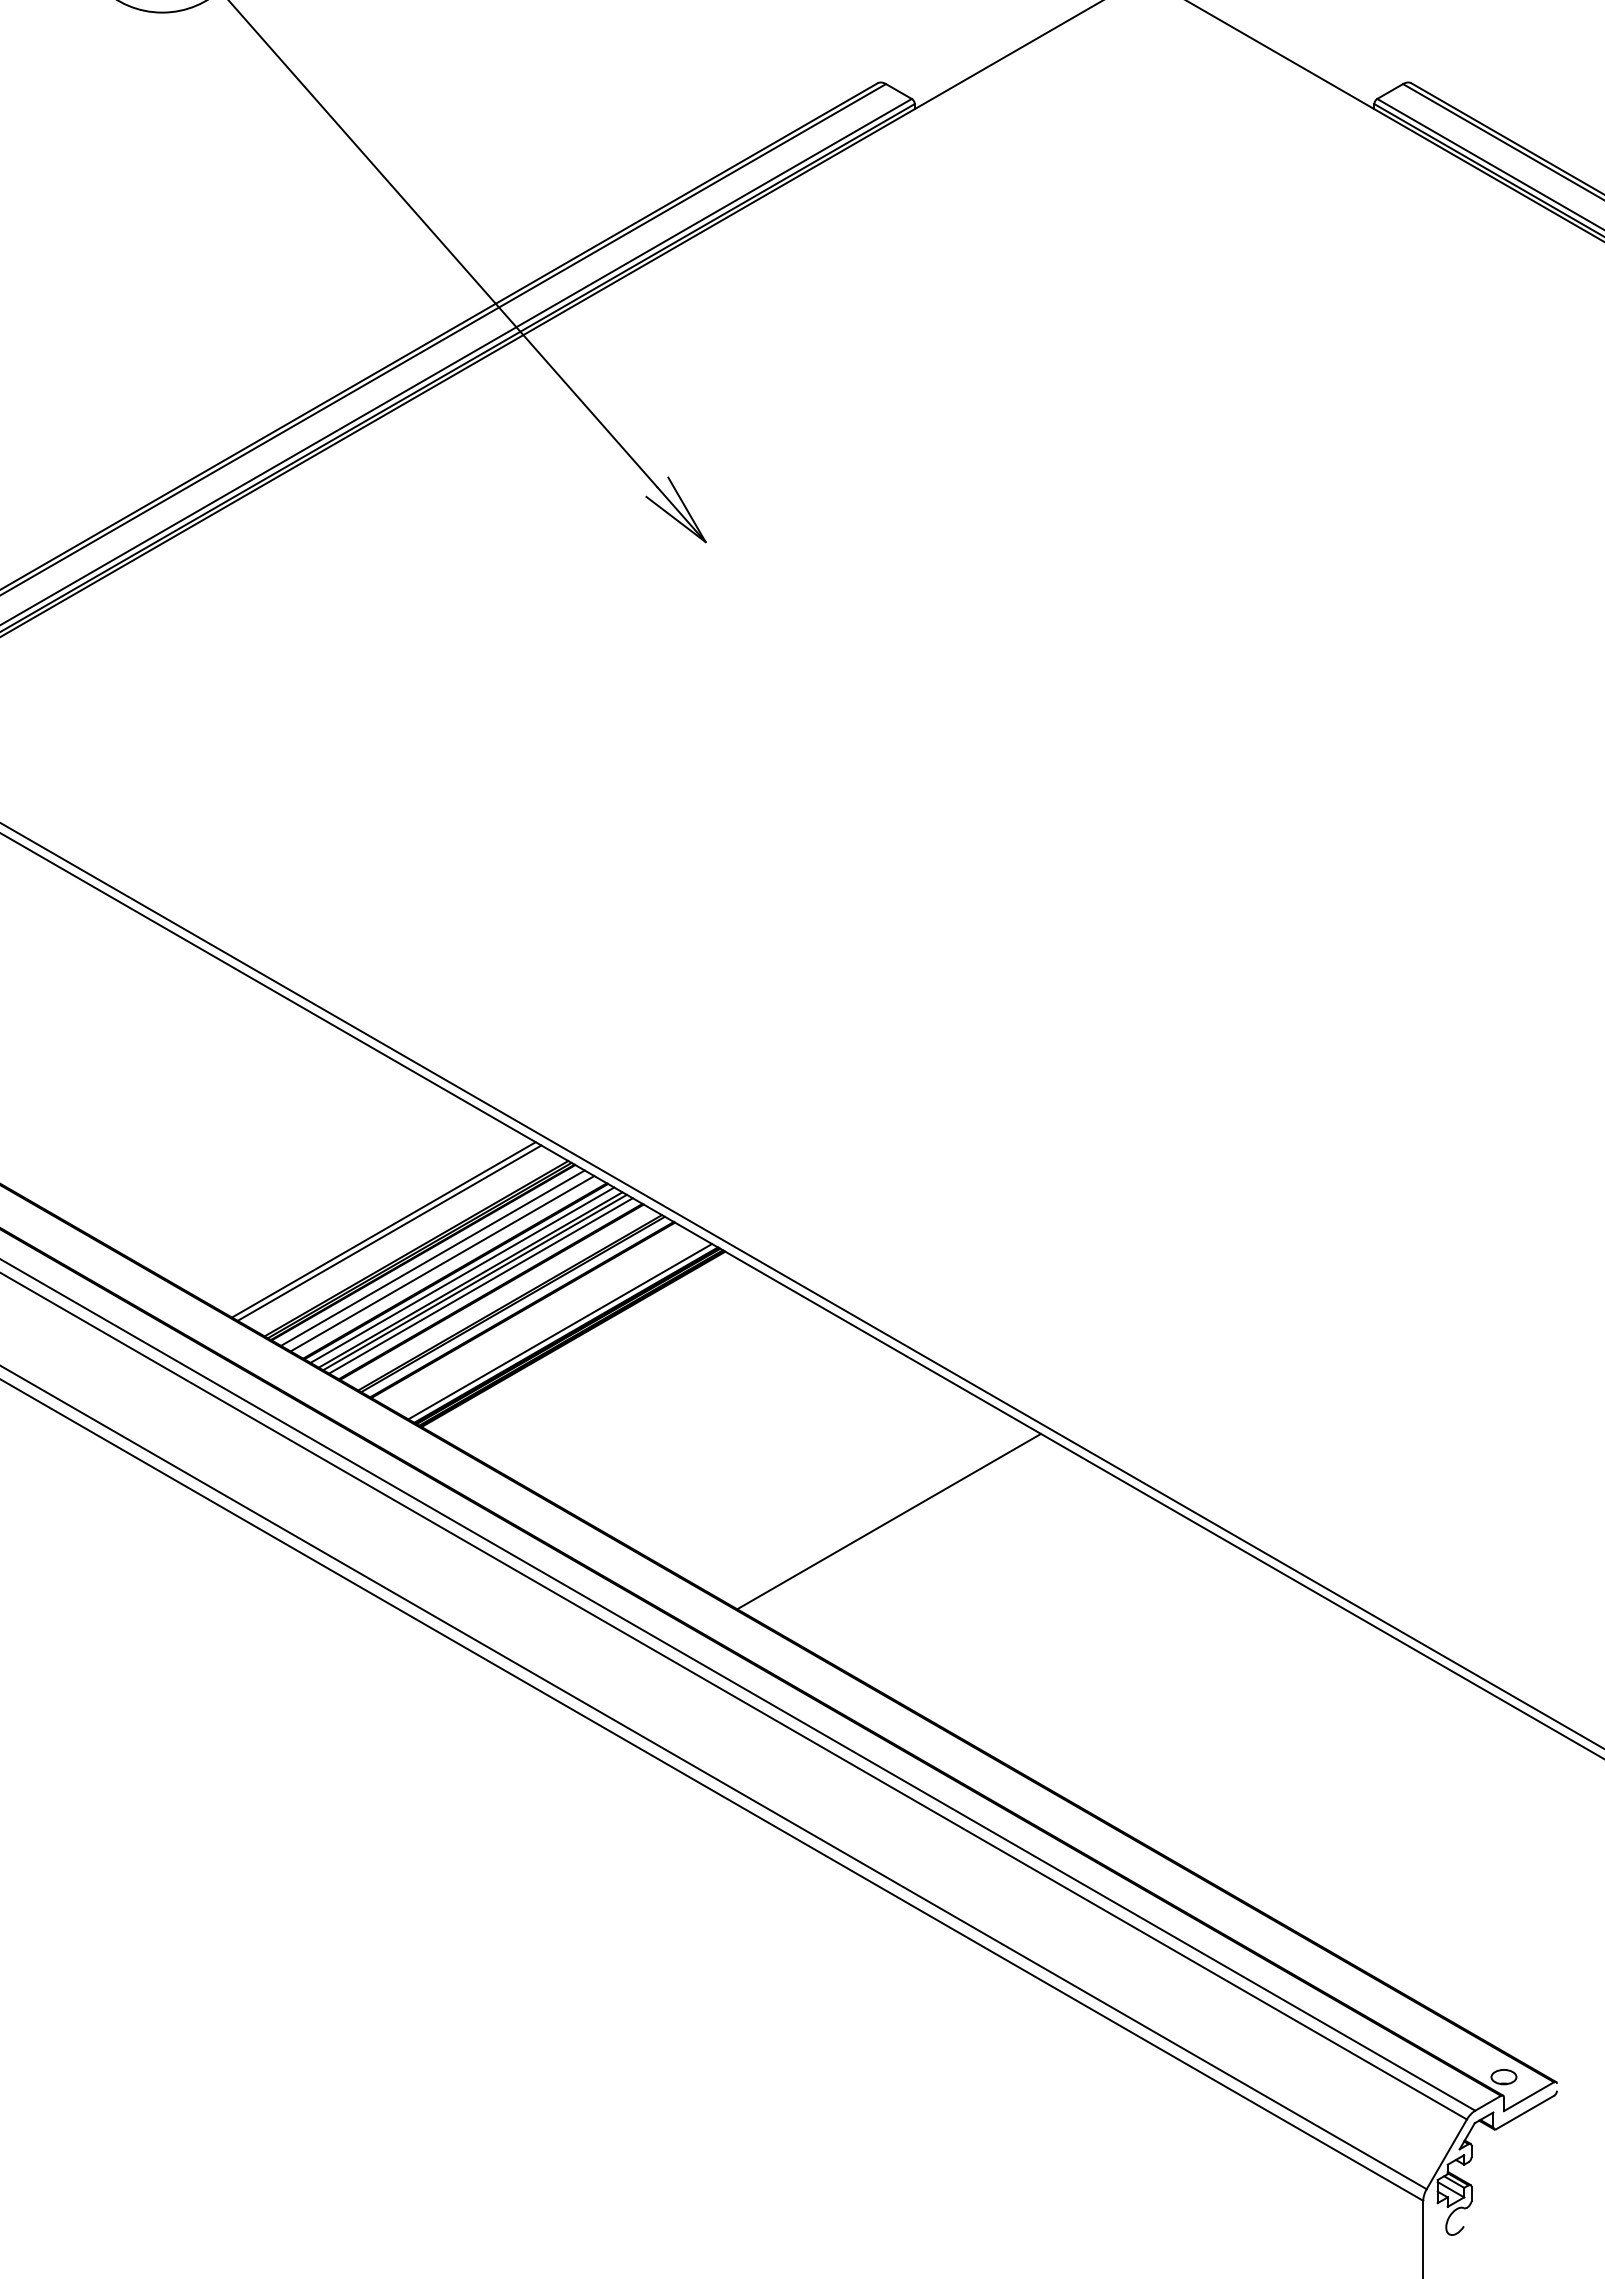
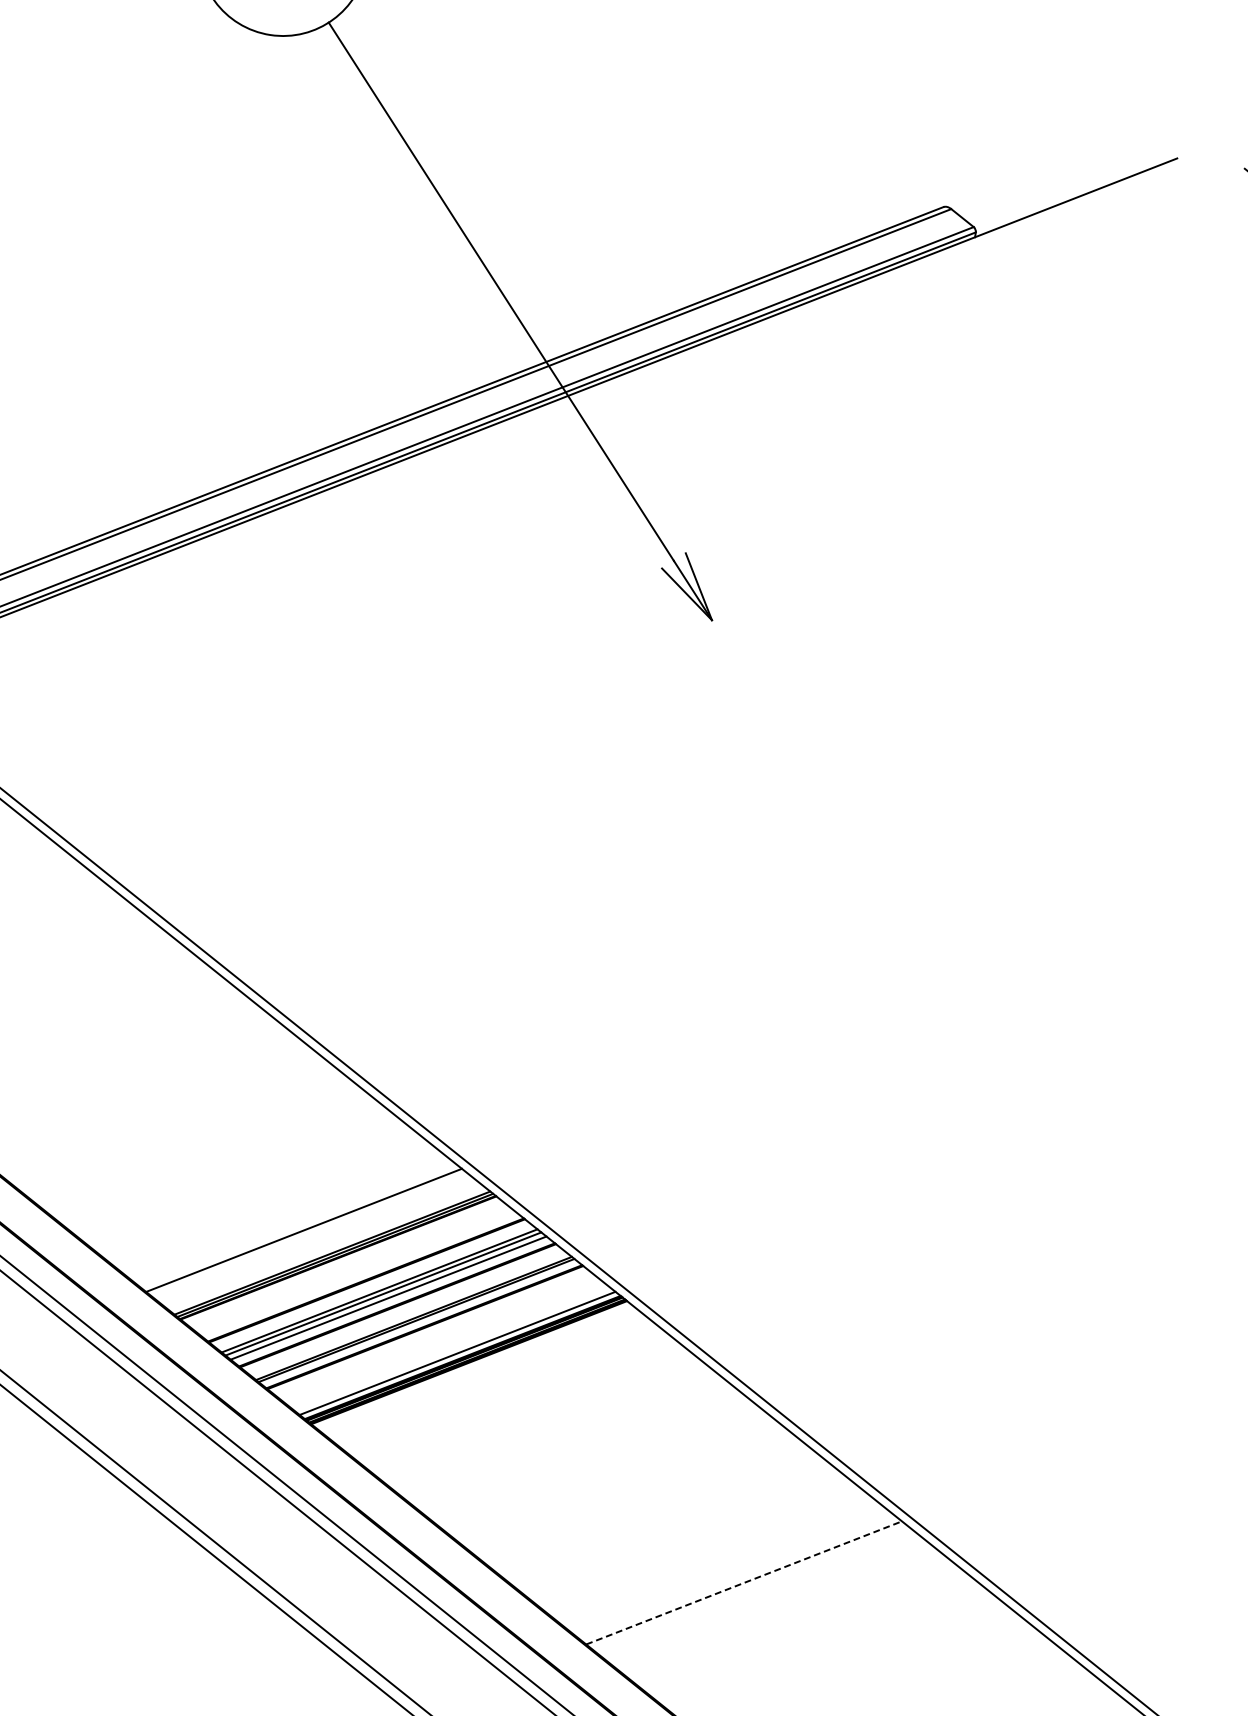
line: (389, 1232) -> (309, 1233), removed
line: (432, 1257) -> (346, 1263), removed
line: (442, 1263) -> (355, 1271), removed
line: (462, 1274) -> (372, 1284), removed
line: (889, 1521) -> (744, 1582), solid -> dashed

